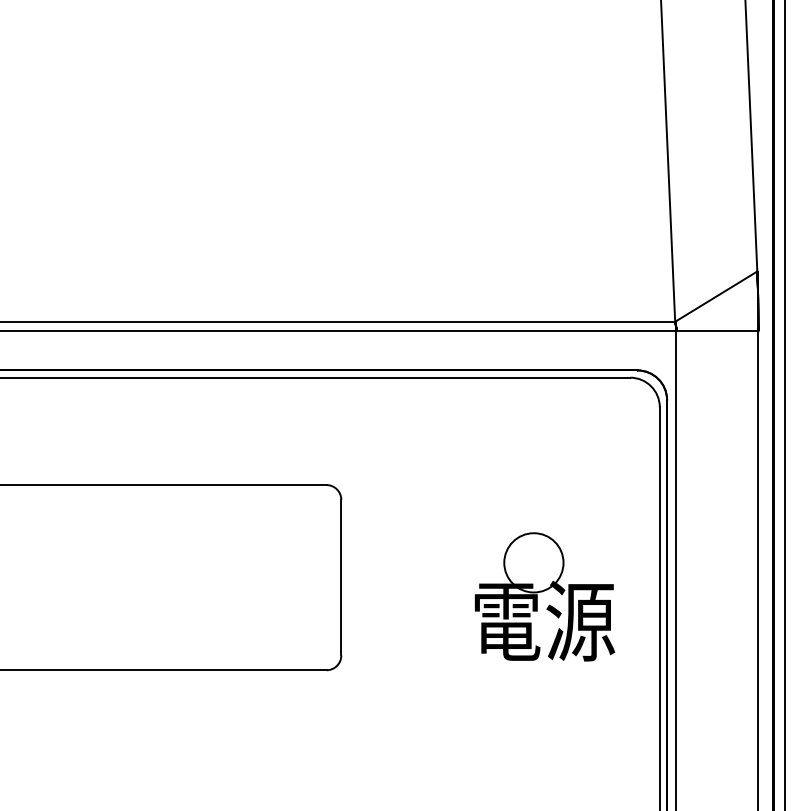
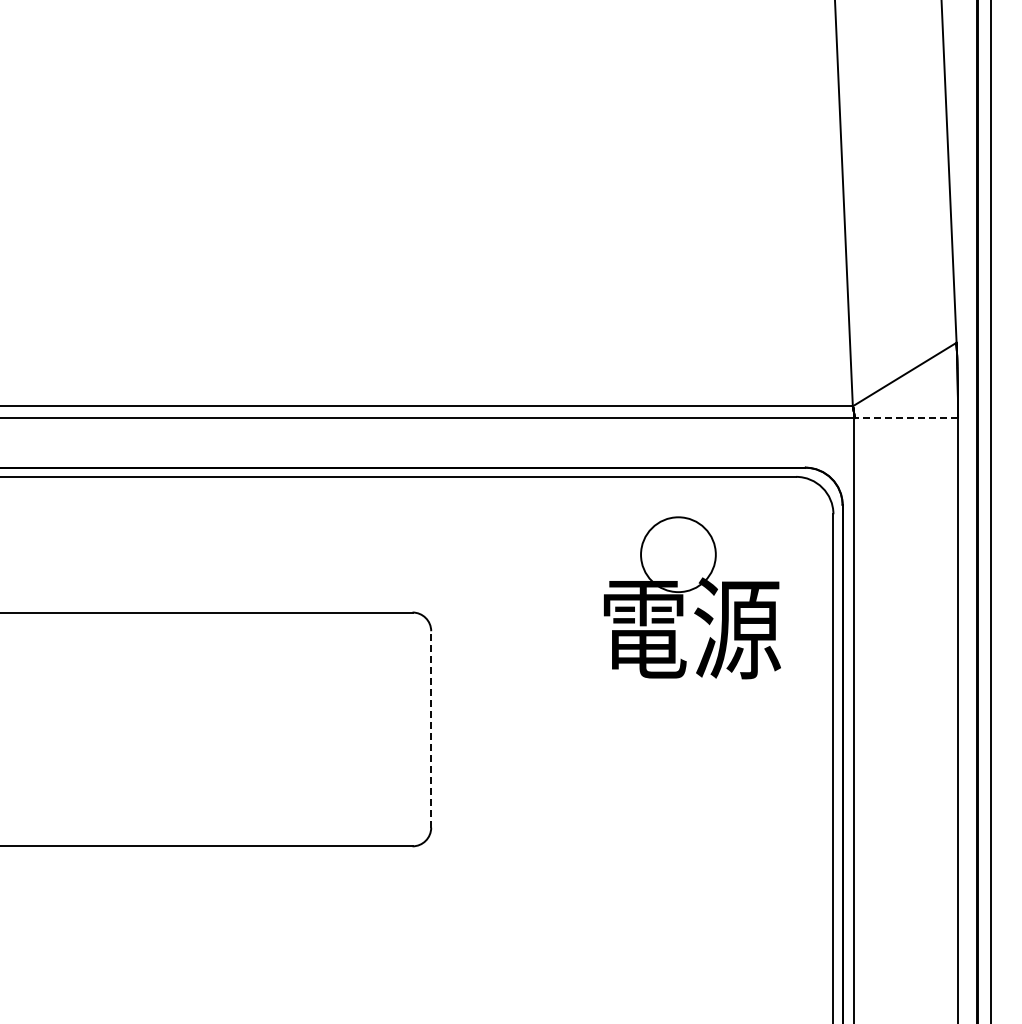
line: (717, 331) -> (906, 418), solid -> dashed
line: (341, 576) -> (431, 728), solid -> dashed
part: (543, 591) -> (690, 591), moved

